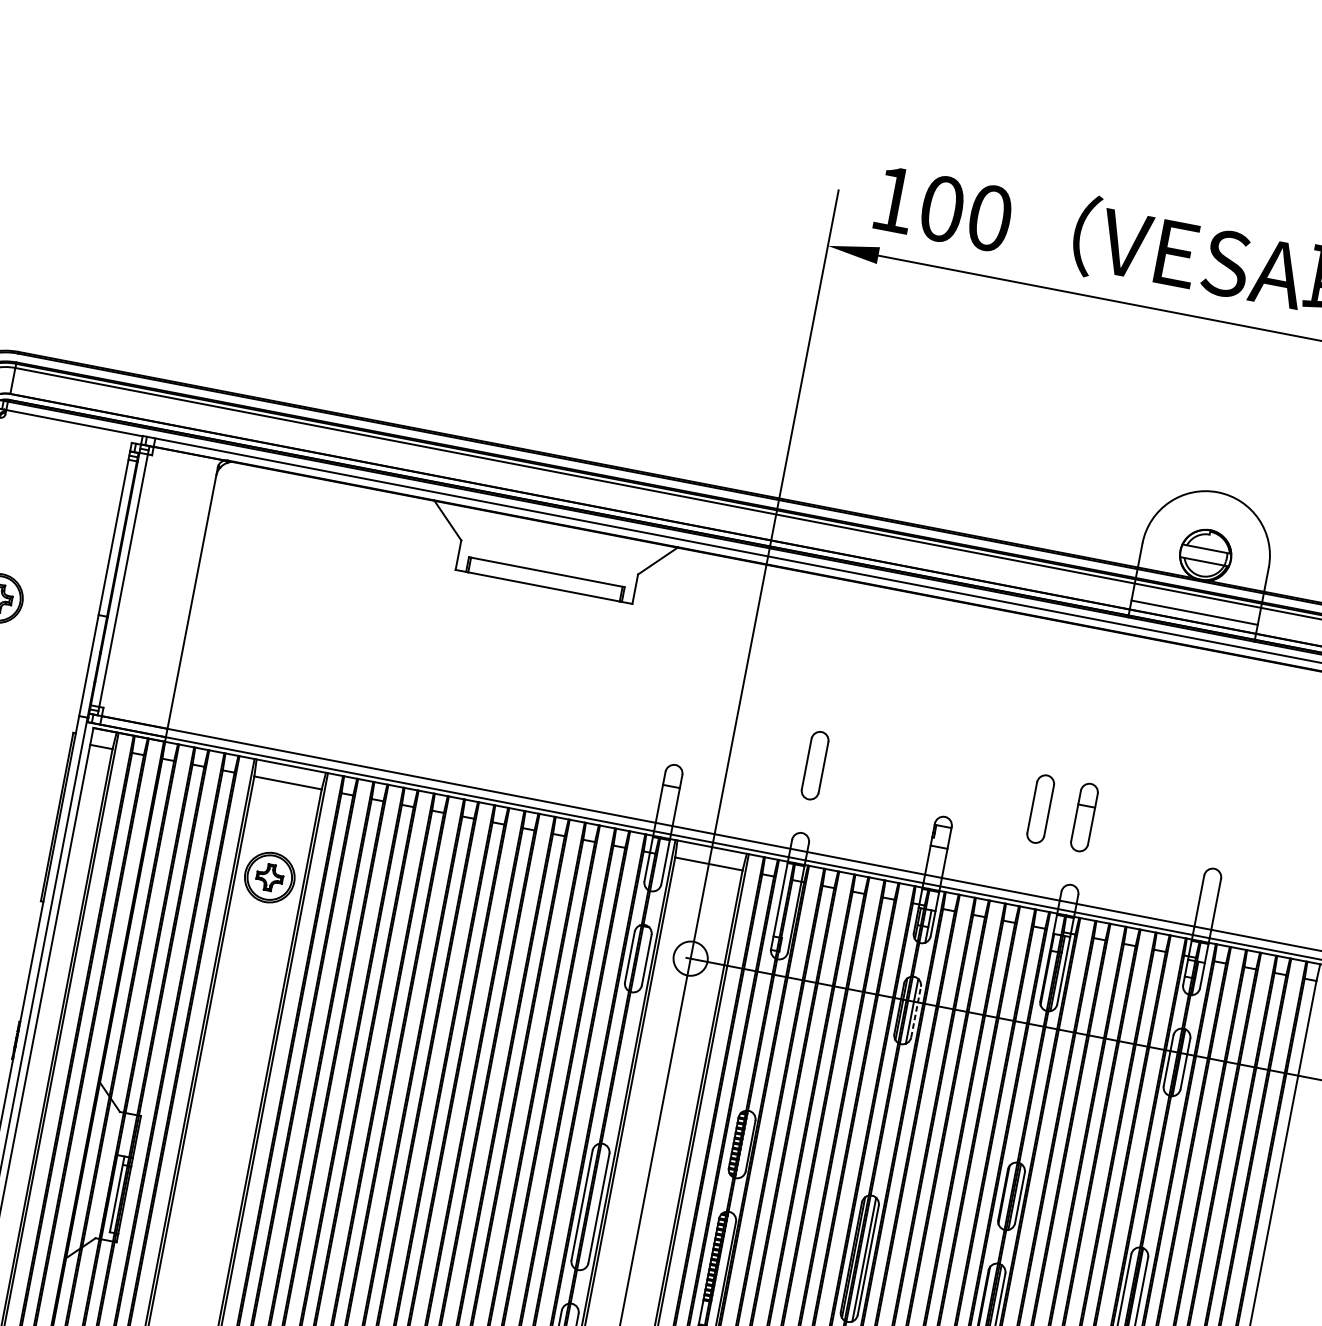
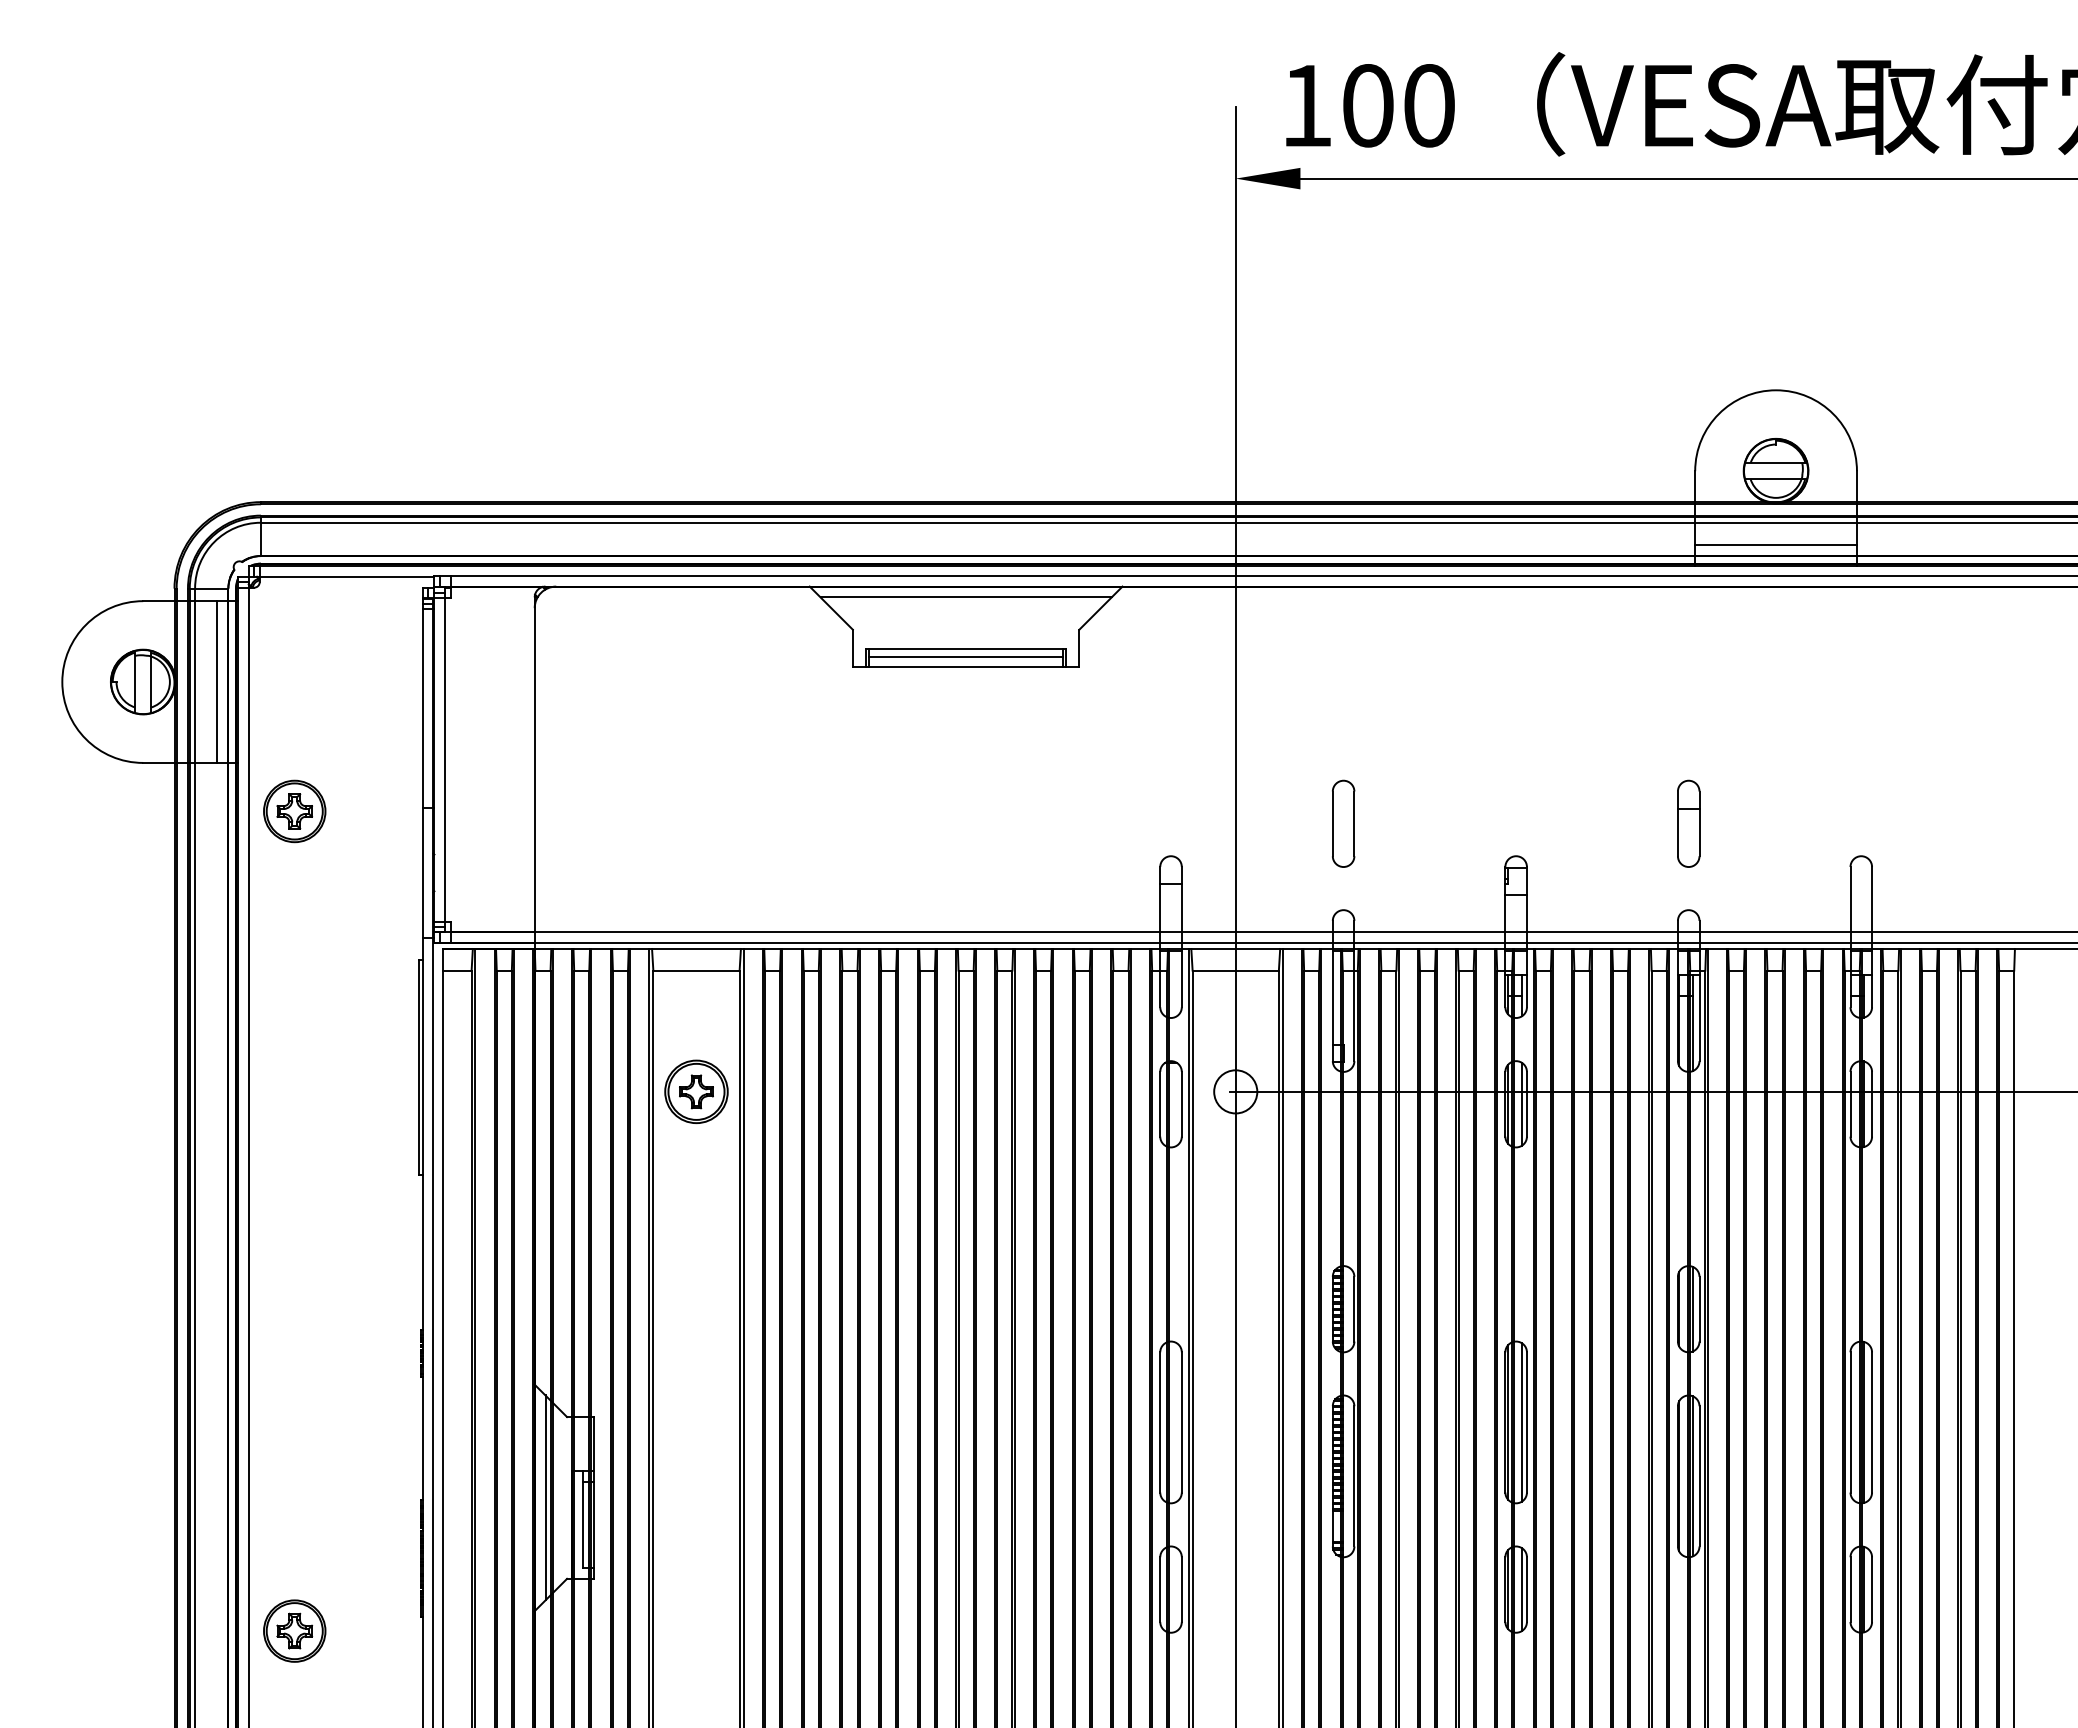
line: (554, 532) -> (965, 597), added
line: (545, 578) -> (966, 656), added
part: (1040, 808) -> (1632, 823), removed
line: (915, 1011) -> (1526, 1103), dashed -> solid
line: (91, 1171) -> (545, 1497), added

